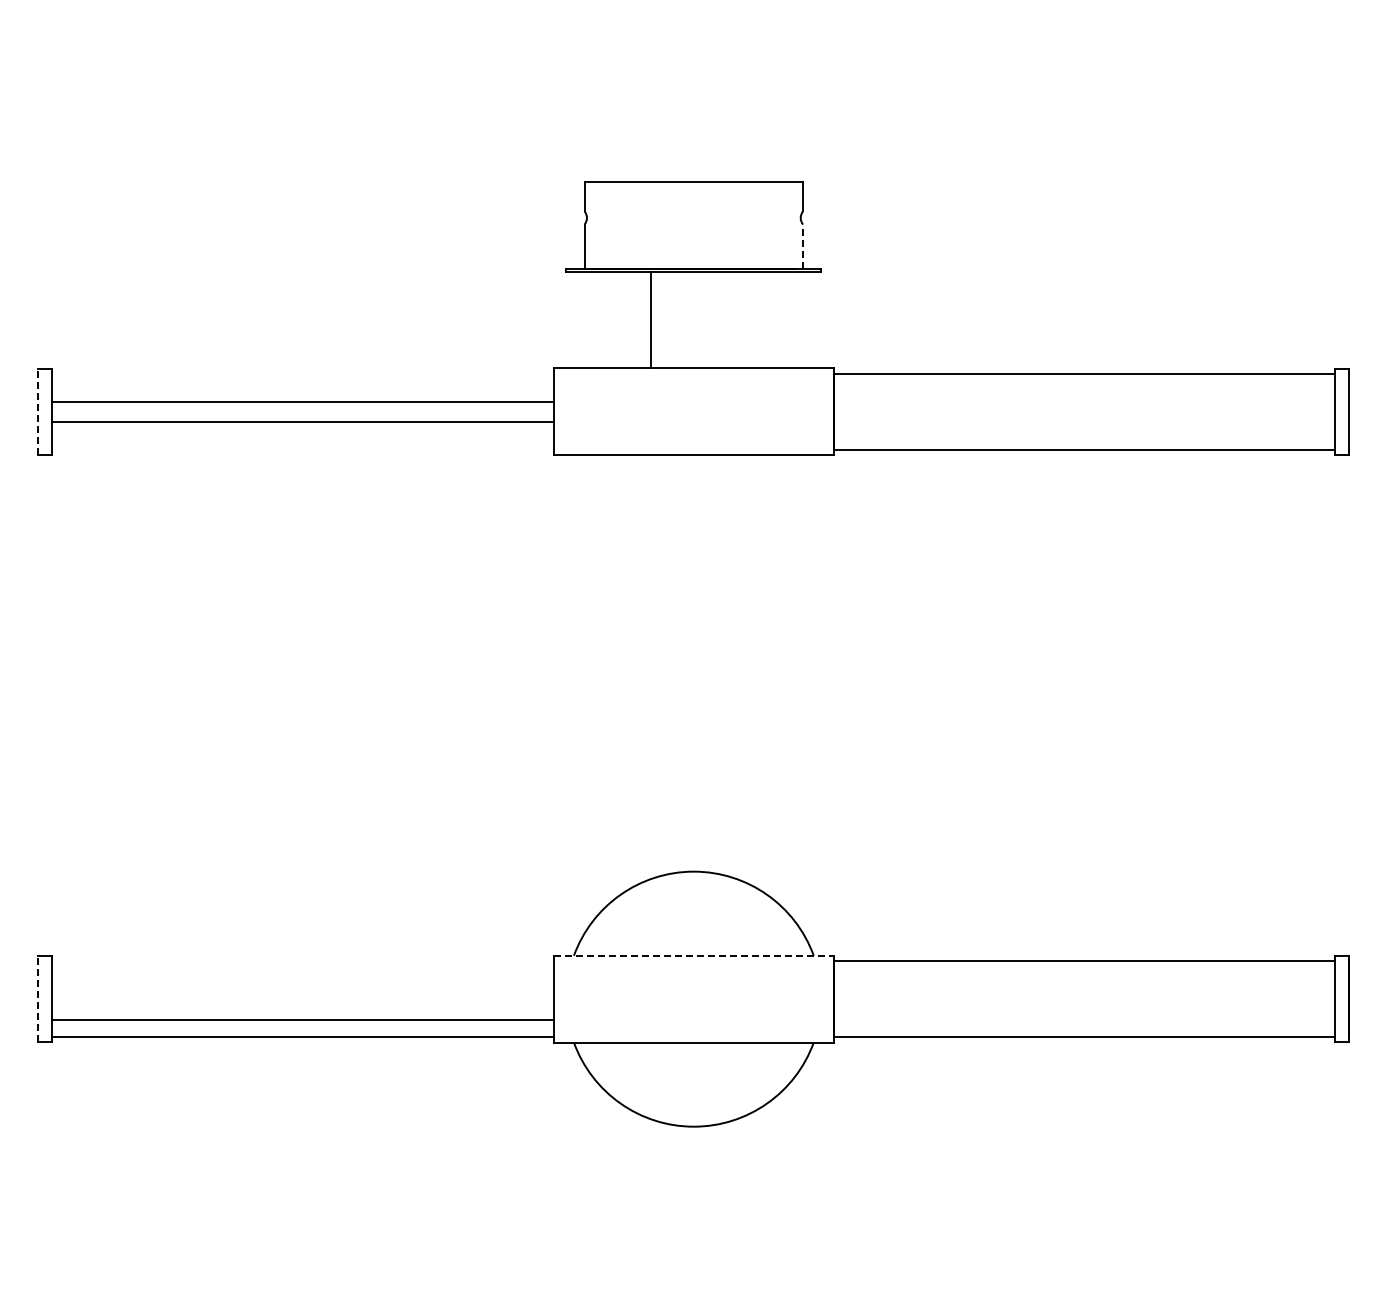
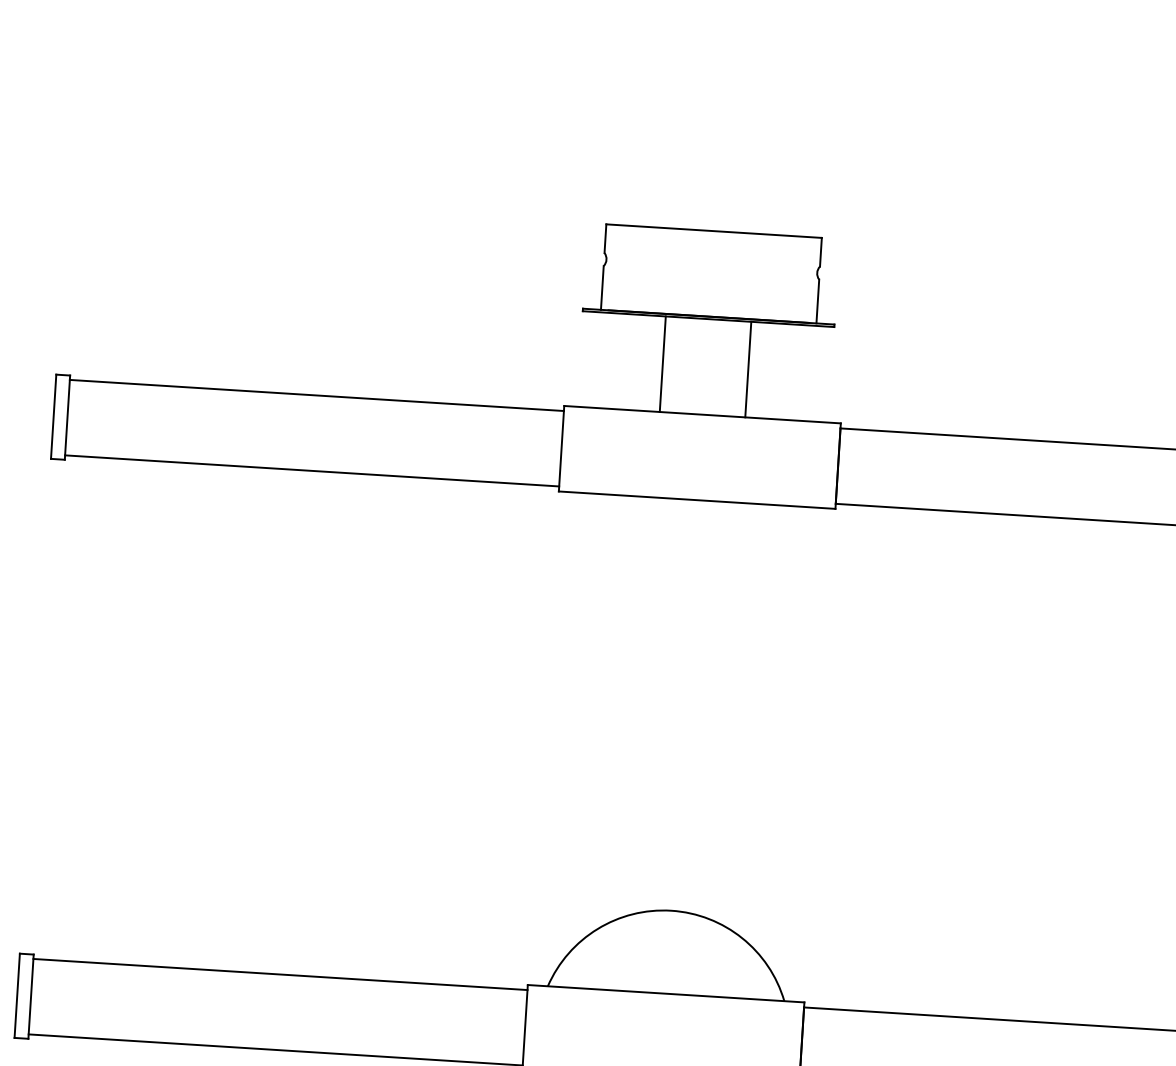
line: (803, 246) -> (818, 301), dashed -> solid
line: (737, 319) -> (748, 369), added
line: (302, 402) -> (311, 471), moved
line: (38, 411) -> (53, 416), dashed -> solid
line: (302, 421) -> (316, 395), moved
line: (694, 955) -> (666, 993), dashed -> solid
line: (38, 999) -> (17, 996), dashed -> solid
line: (302, 1019) -> (280, 974), moved

